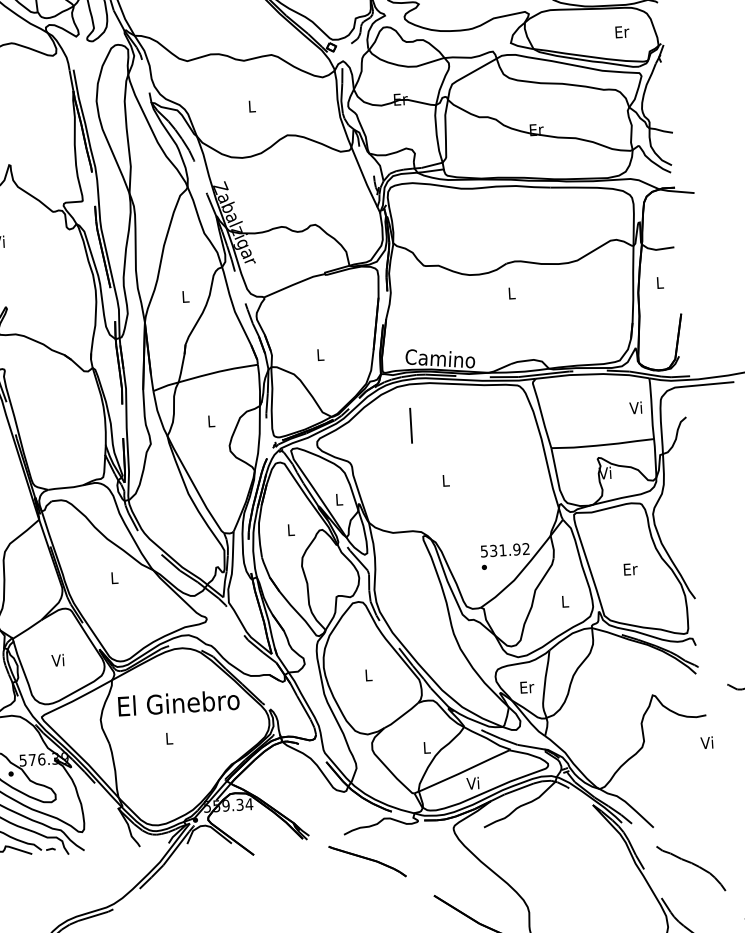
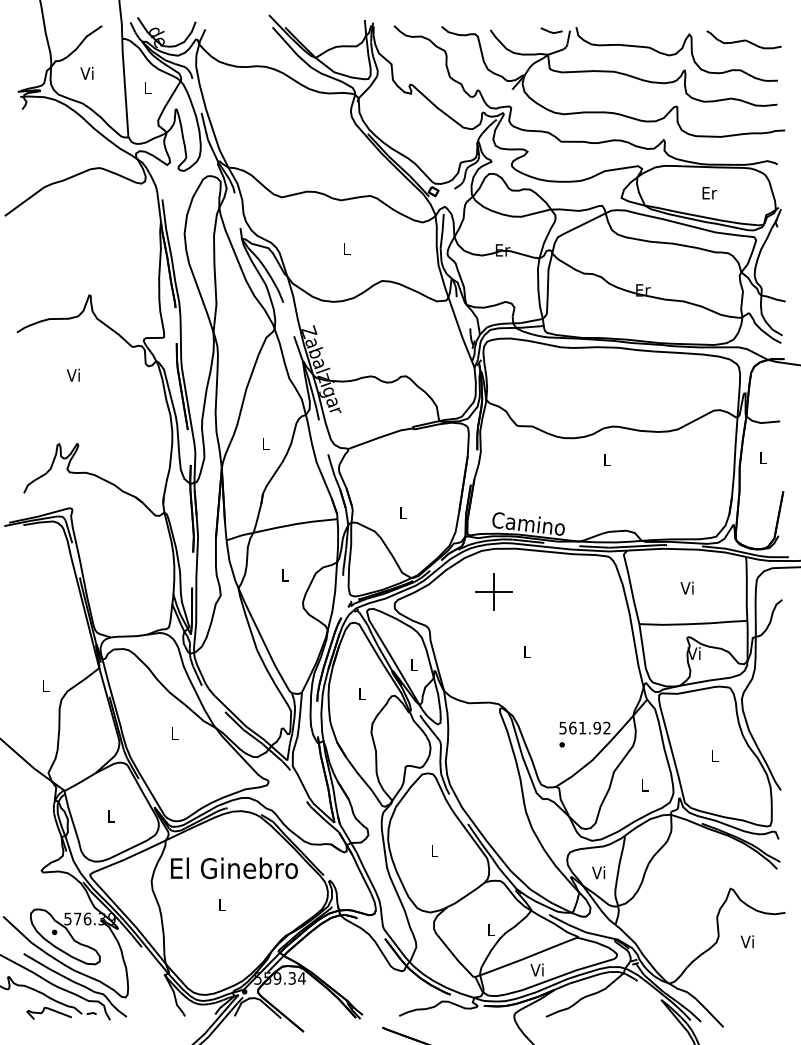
text: (622, 32) -> (709, 193), moved
text: (635, 407) -> (686, 587), moved
line: (410, 426) -> (493, 592), added
text: (493, 550) -> (572, 727), 531.92 -> 561.92
text: (631, 569) -> (715, 755), Er -> L
text: (56, 659) -> (109, 815), Vi -> L
text: (526, 687) -> (599, 872), Er -> Vi
text: (707, 742) -> (747, 941), moved

